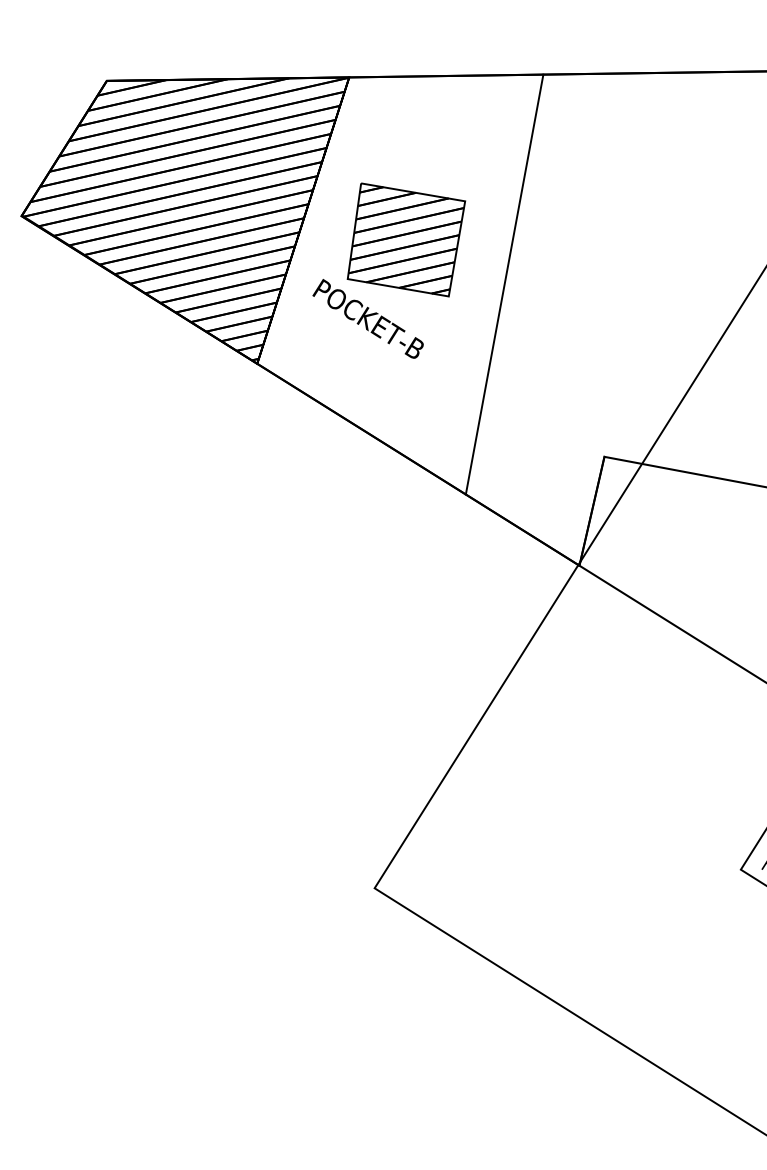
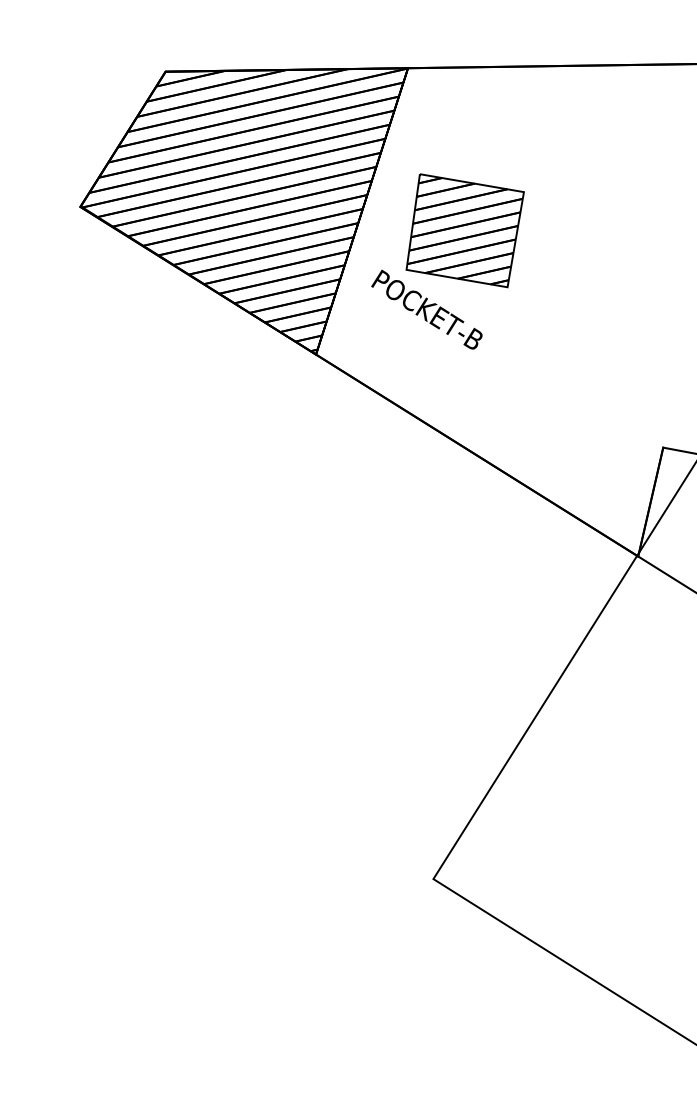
line: (504, 284) -> (563, 275), removed

